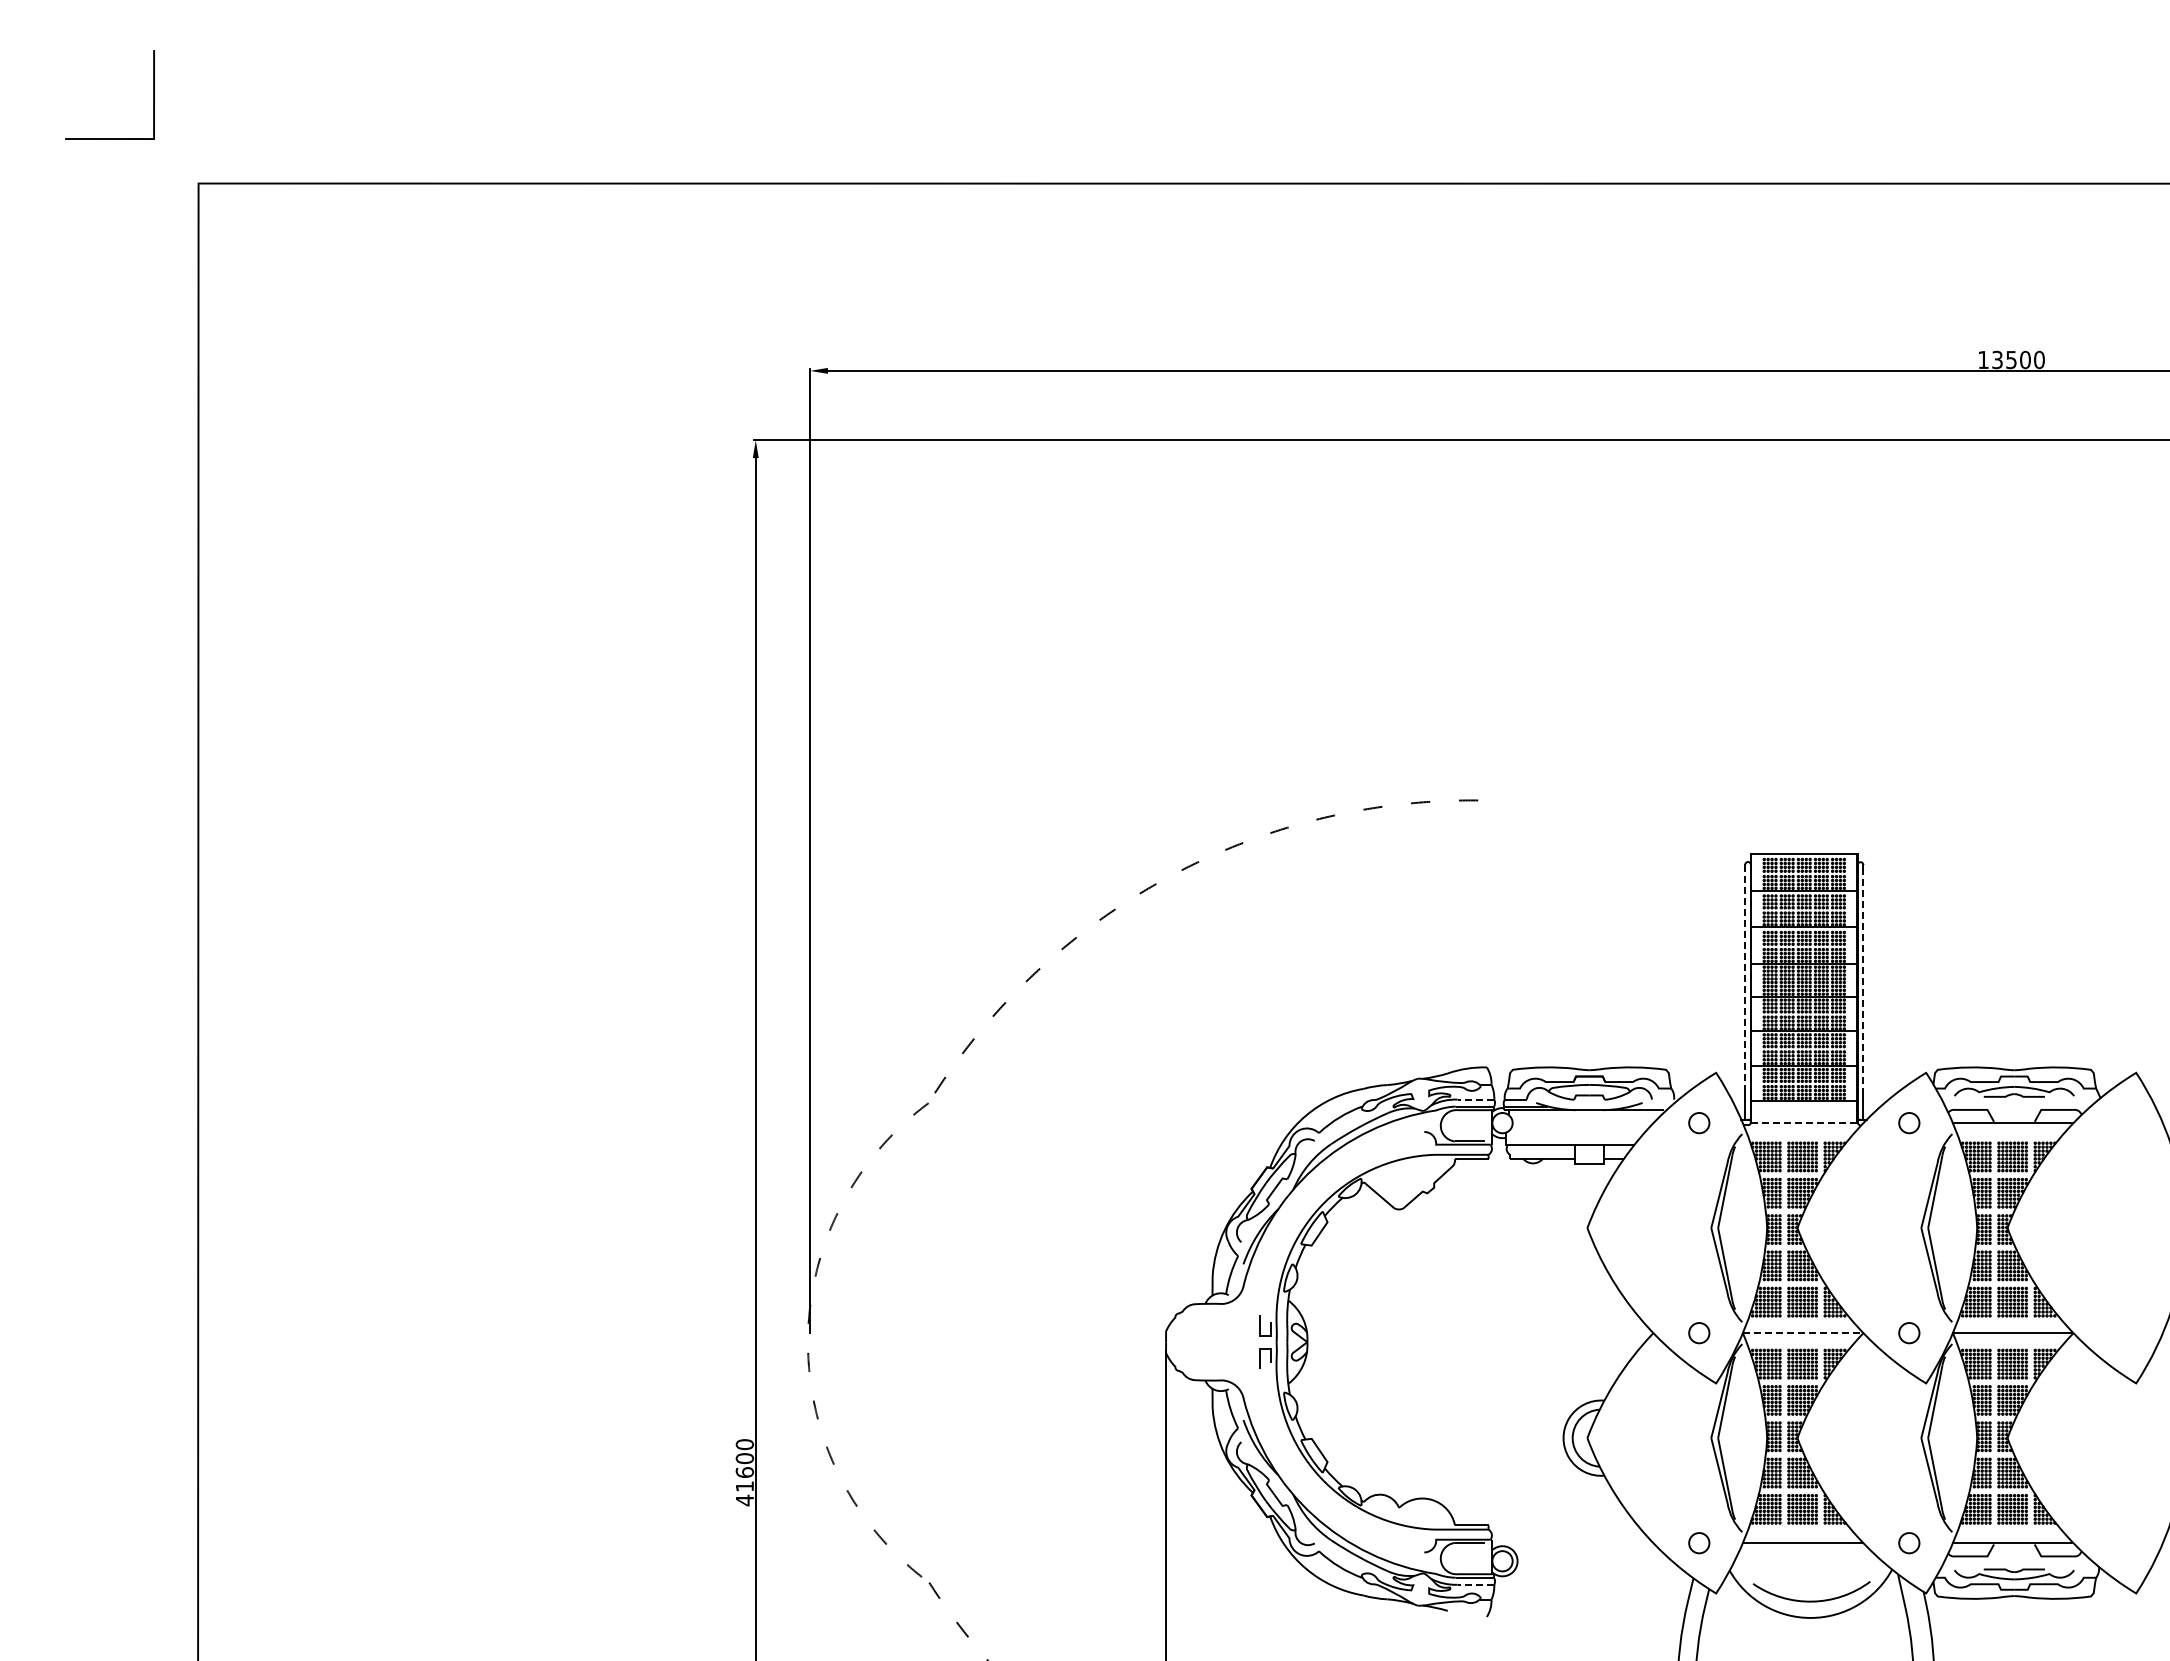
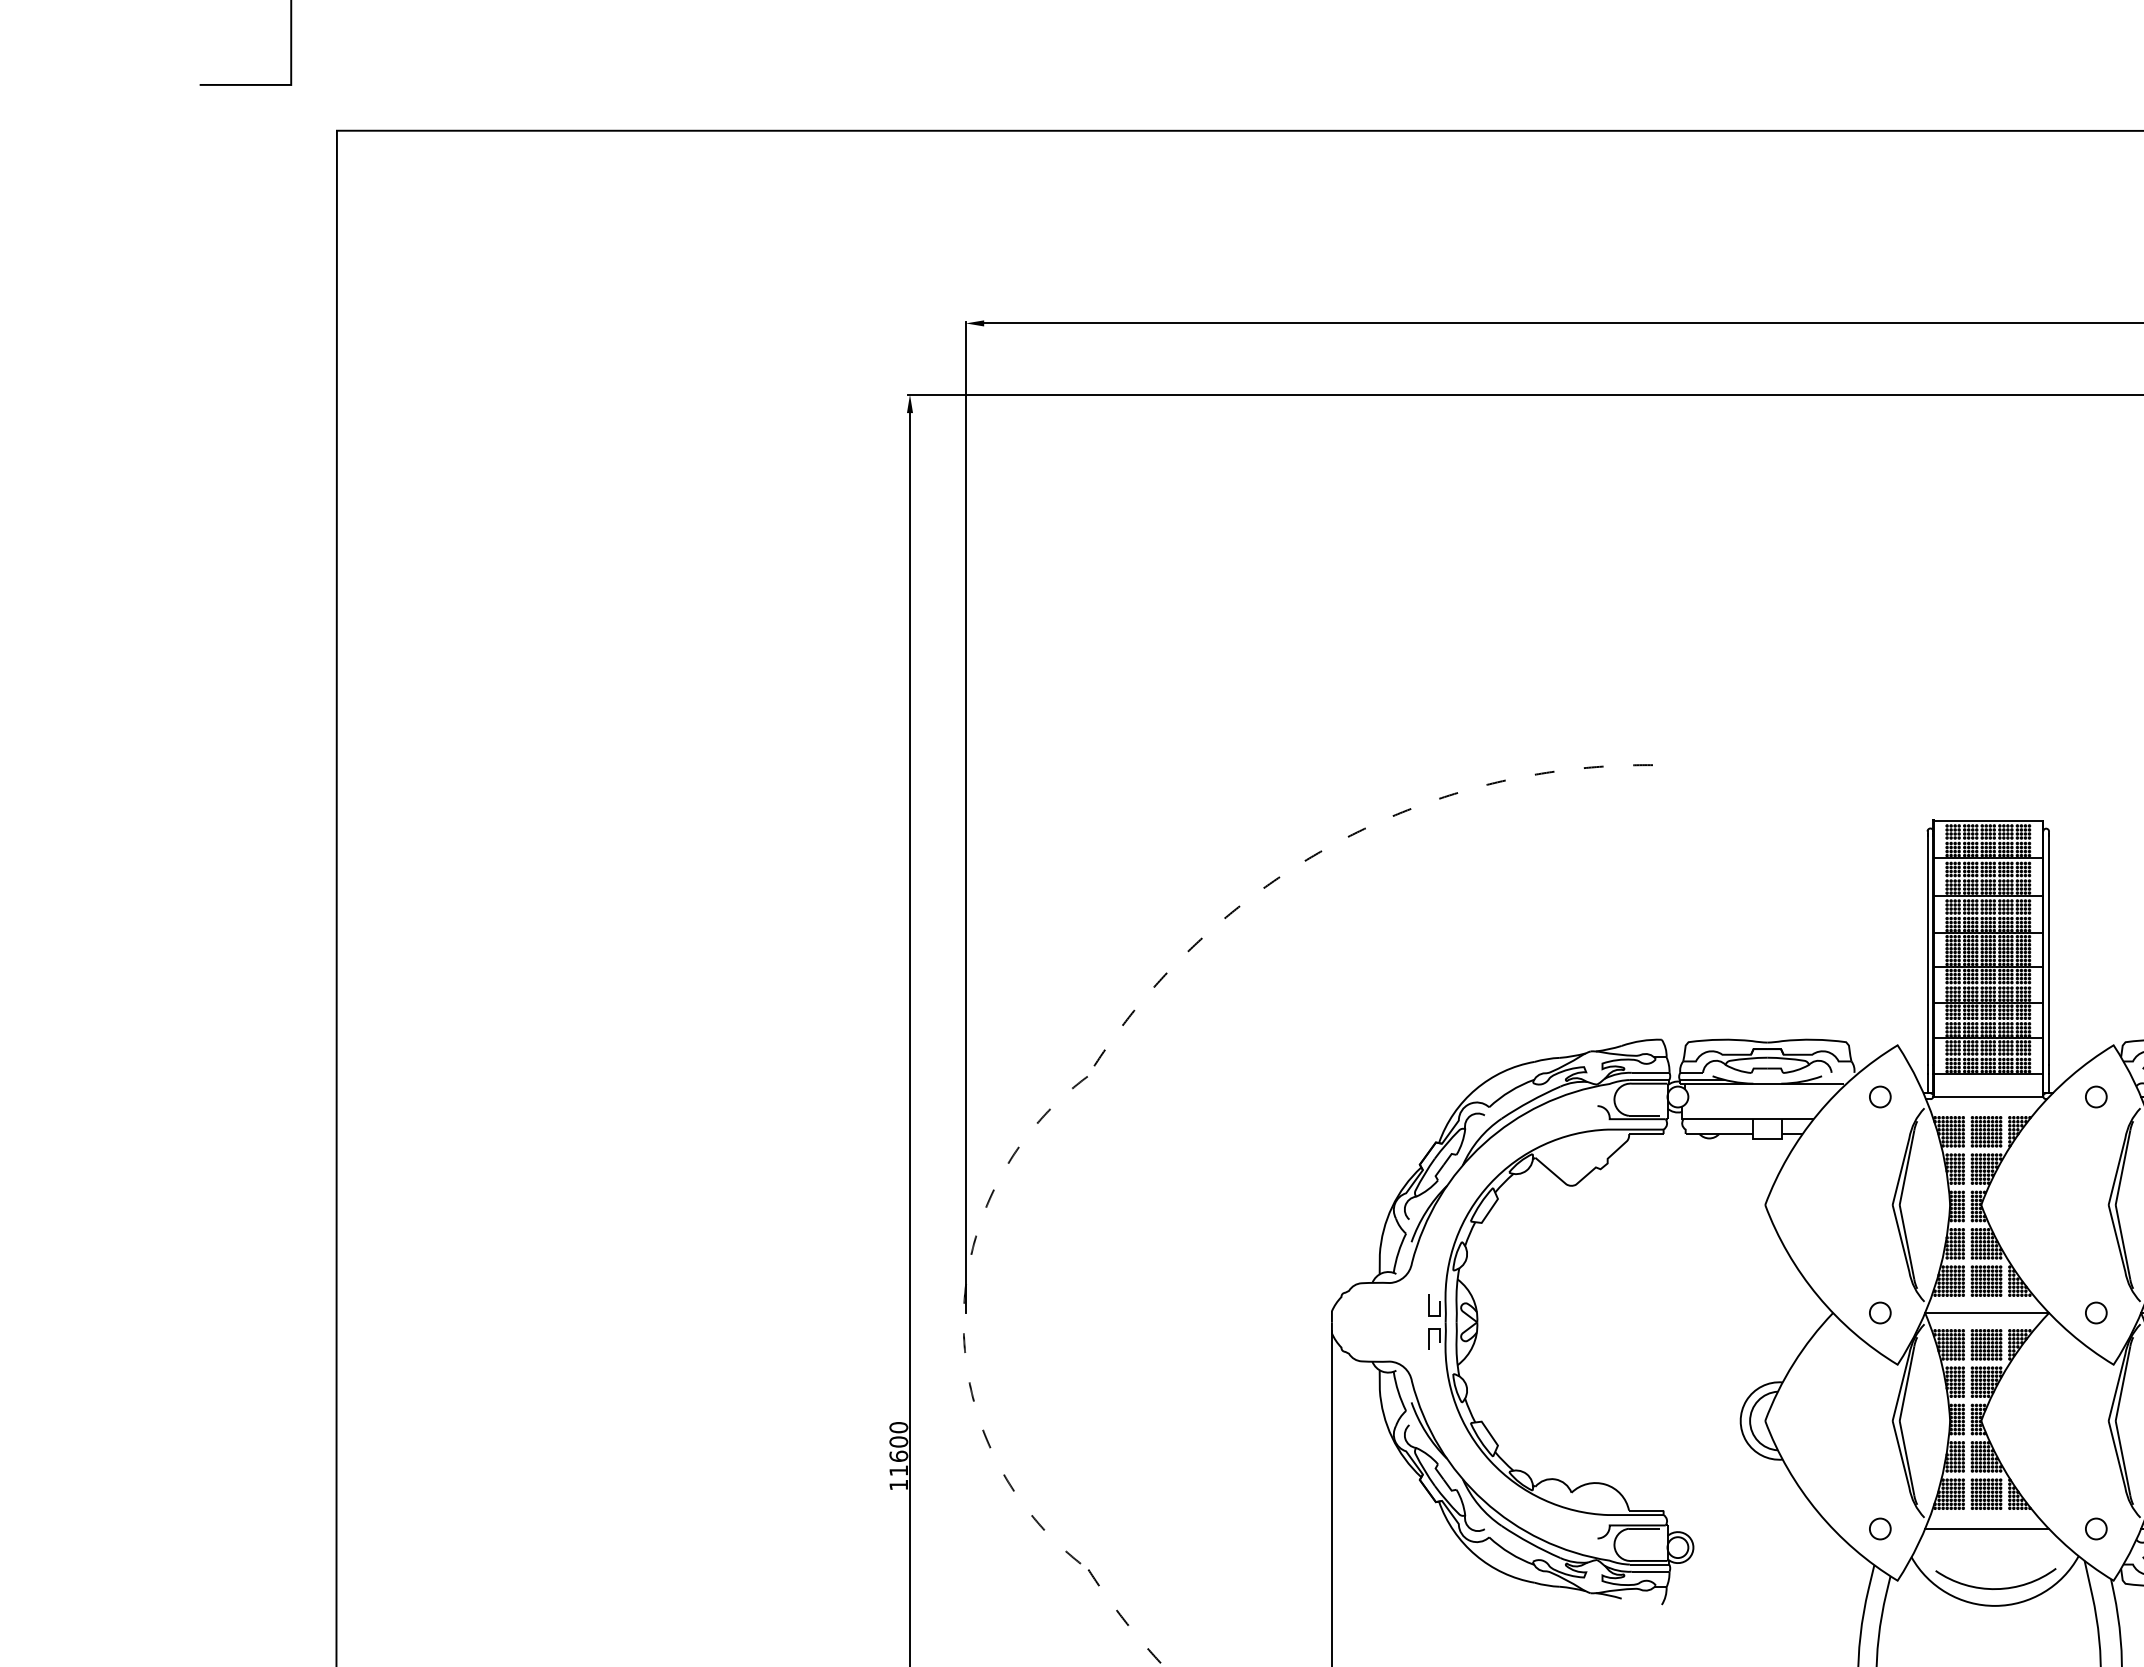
line: (1745, 979) -> (1927, 949), dashed -> solid
line: (1863, 980) -> (2049, 950), dashed -> solid
line: (1475, 1099) -> (1650, 1072), dashed -> solid
line: (1804, 1123) -> (1988, 1097), dashed -> solid
line: (1803, 1333) -> (1987, 1313), dashed -> solid
text: (744, 1500) -> (898, 1485), 41600 -> 11600
line: (1475, 1584) -> (1650, 1571), dashed -> solid

